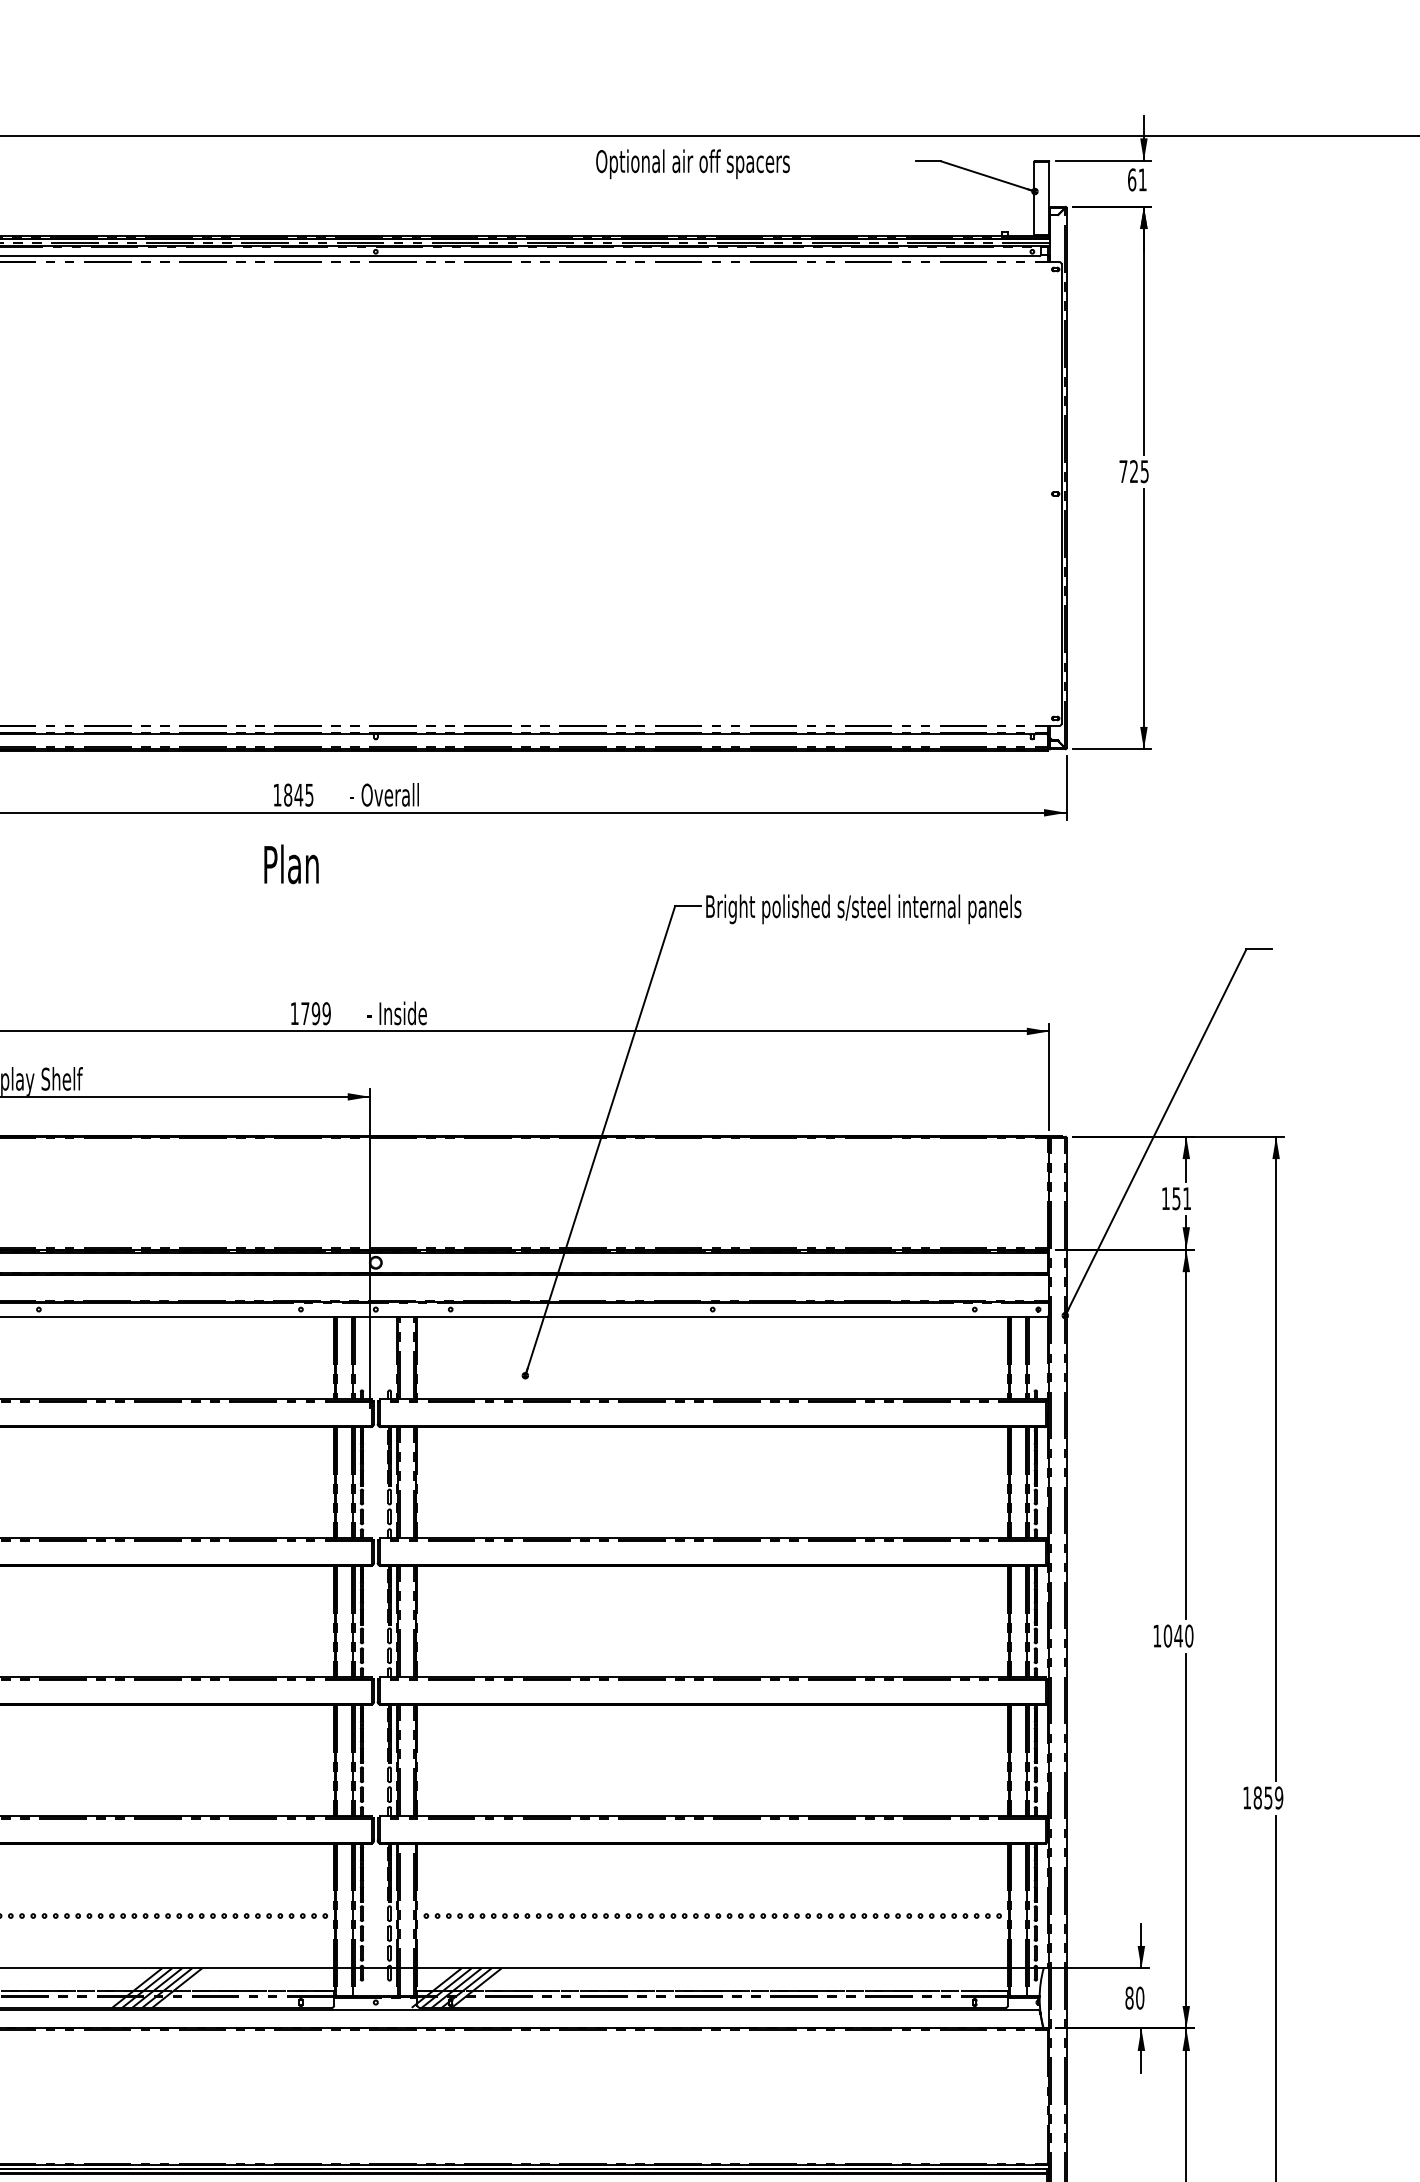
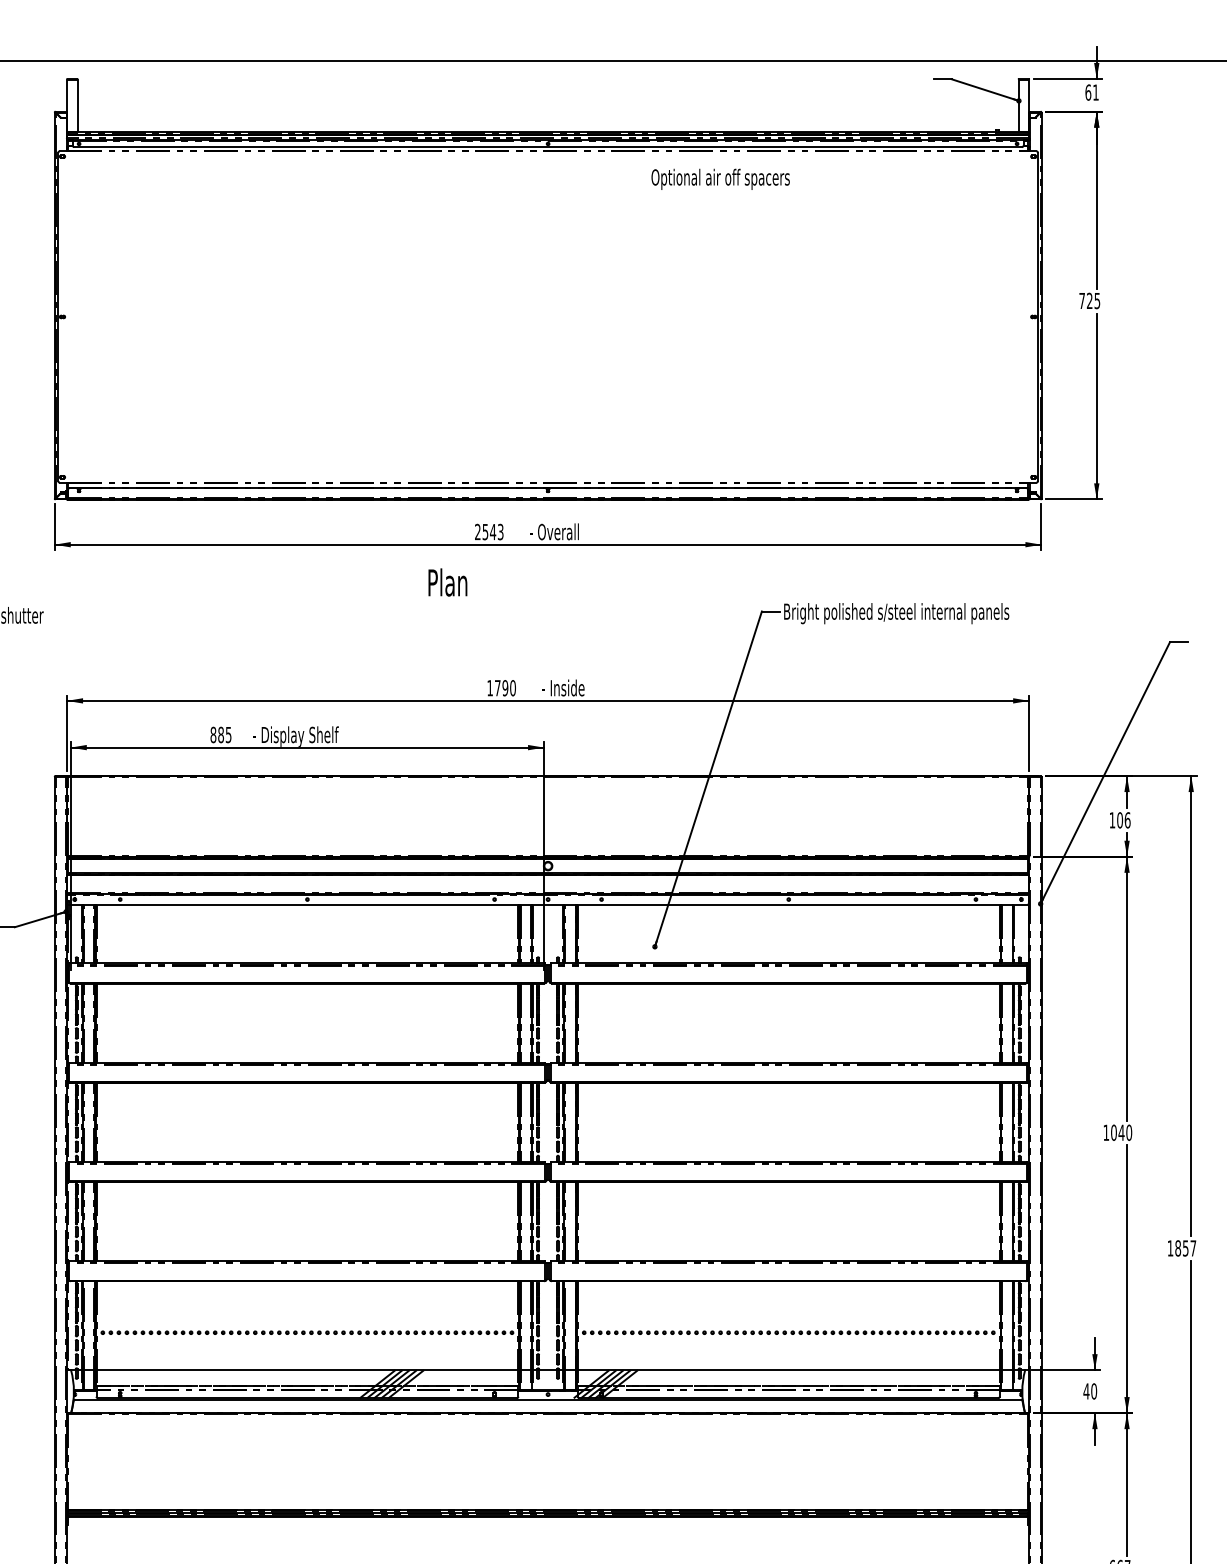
text: (692, 162) -> (720, 178), moved
text: (293, 794) -> (489, 531), 1845 -> 2543
text: (290, 864) -> (447, 582), moved
text: (325, 1014) -> (512, 688), 1799 -> 1790
text: (1181, 1198) -> (1123, 820), 151 -> 106
text: (1279, 1798) -> (1193, 1248), 1859 -> 1857
text: (1129, 1998) -> (1086, 1391), 80 -> 40

